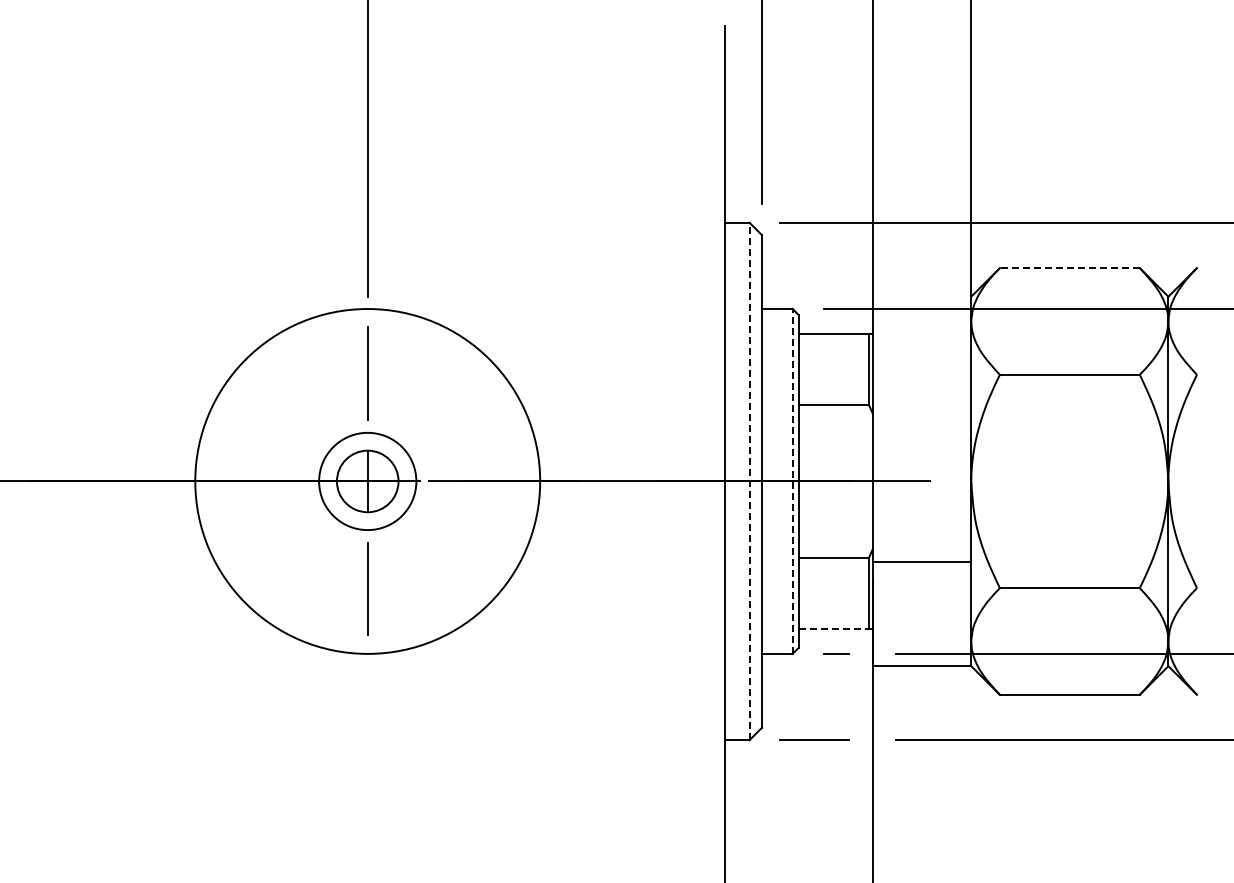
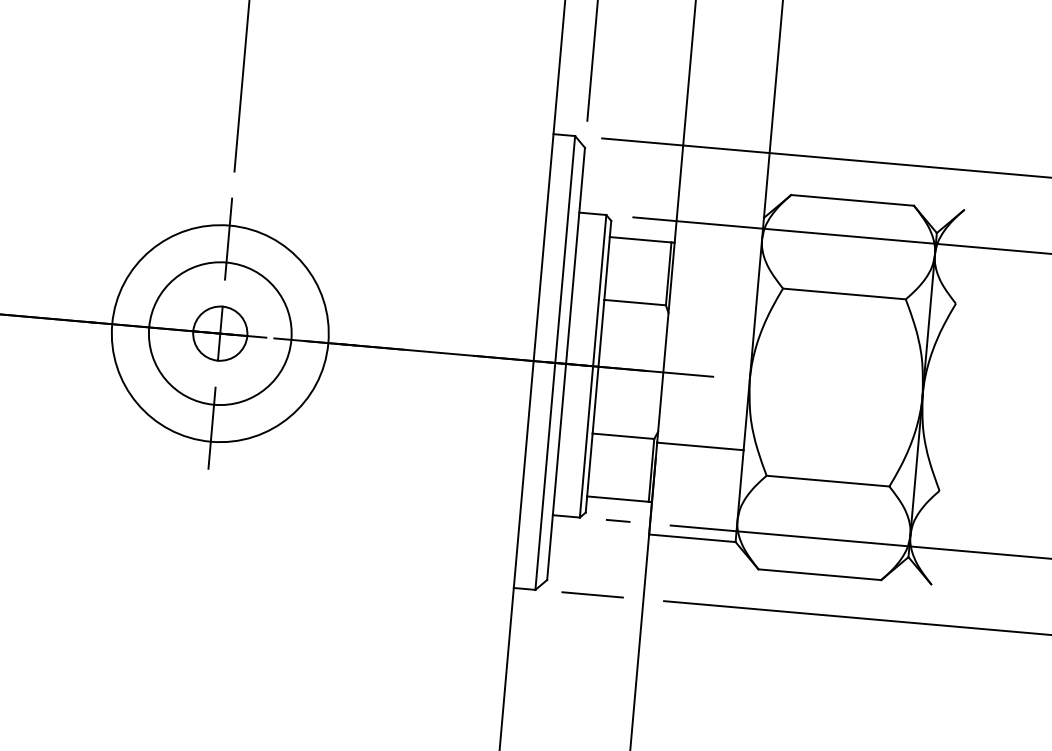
line: (1069, 268) -> (852, 200), dashed -> solid
line: (792, 480) -> (592, 365), dashed -> solid
circle: (367, 481) -> (220, 333), size x0.71
circle: (367, 481) -> (220, 333), size x1.67
line: (749, 481) -> (555, 363), dashed -> solid
line: (834, 629) -> (618, 499), dashed -> solid

